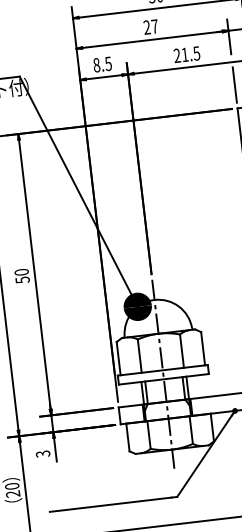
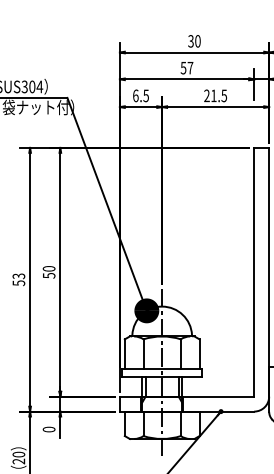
text: (146, 26) -> (183, 67), 27 -> 57
text: (96, 64) -> (135, 95), 8.5 -> 6.5
line: (235, 84) -> (254, 126), removed
text: (43, 453) -> (49, 429), 3 -> 0

